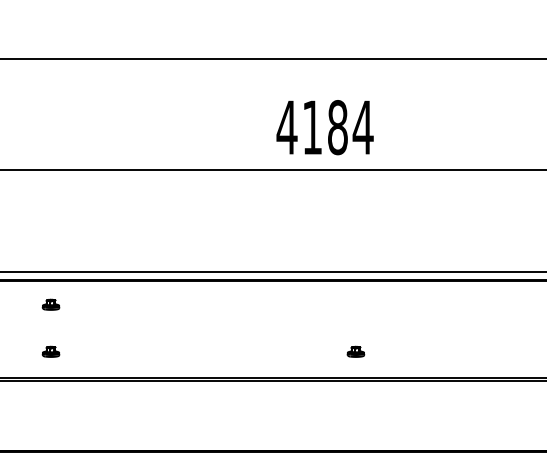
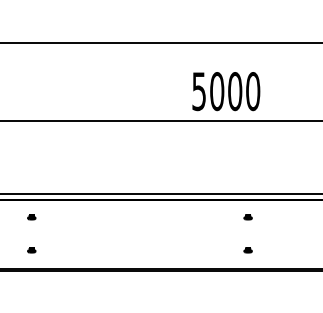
text: (324, 127) -> (225, 91), 4184 -> 5000
part: (50, 305) -> (31, 217), size x0.62
part: (356, 305) -> (248, 217), added
part: (50, 351) -> (31, 250), size x0.62
part: (356, 351) -> (248, 250), size x0.62

